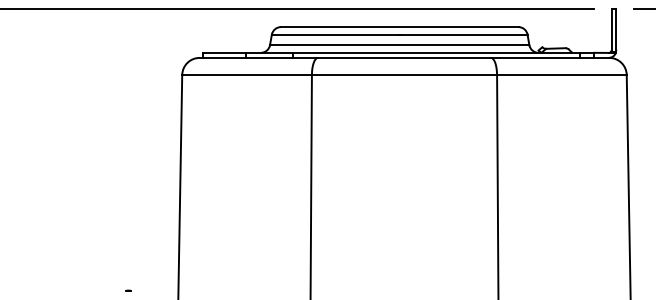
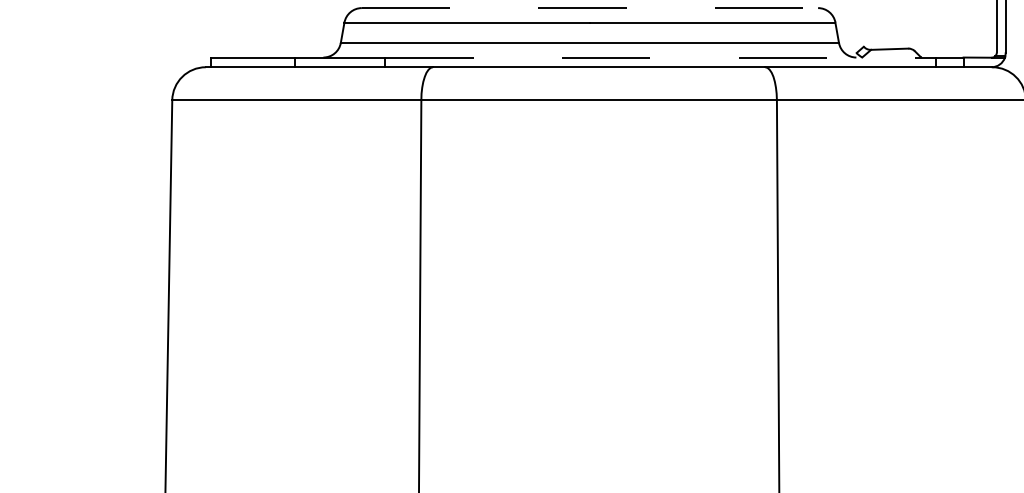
line: (399, 27) -> (589, 8), solid -> dashed
line: (437, 52) -> (662, 56), solid -> dashed

